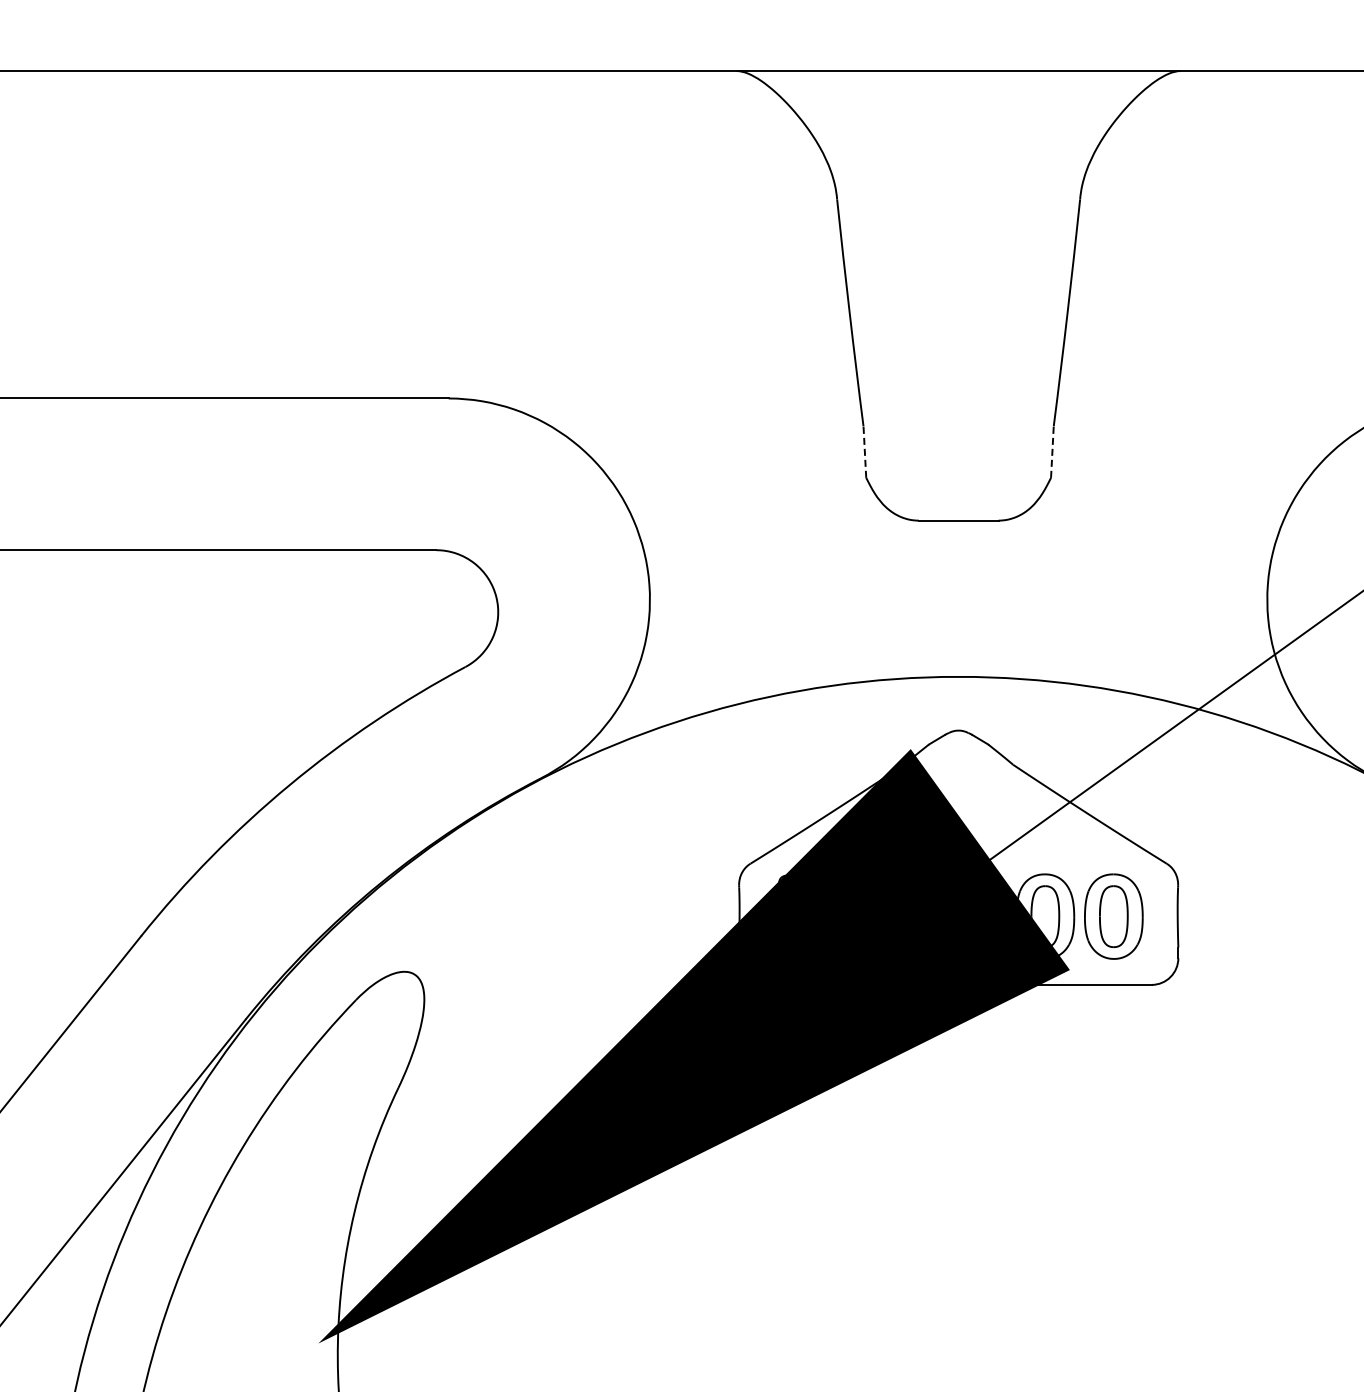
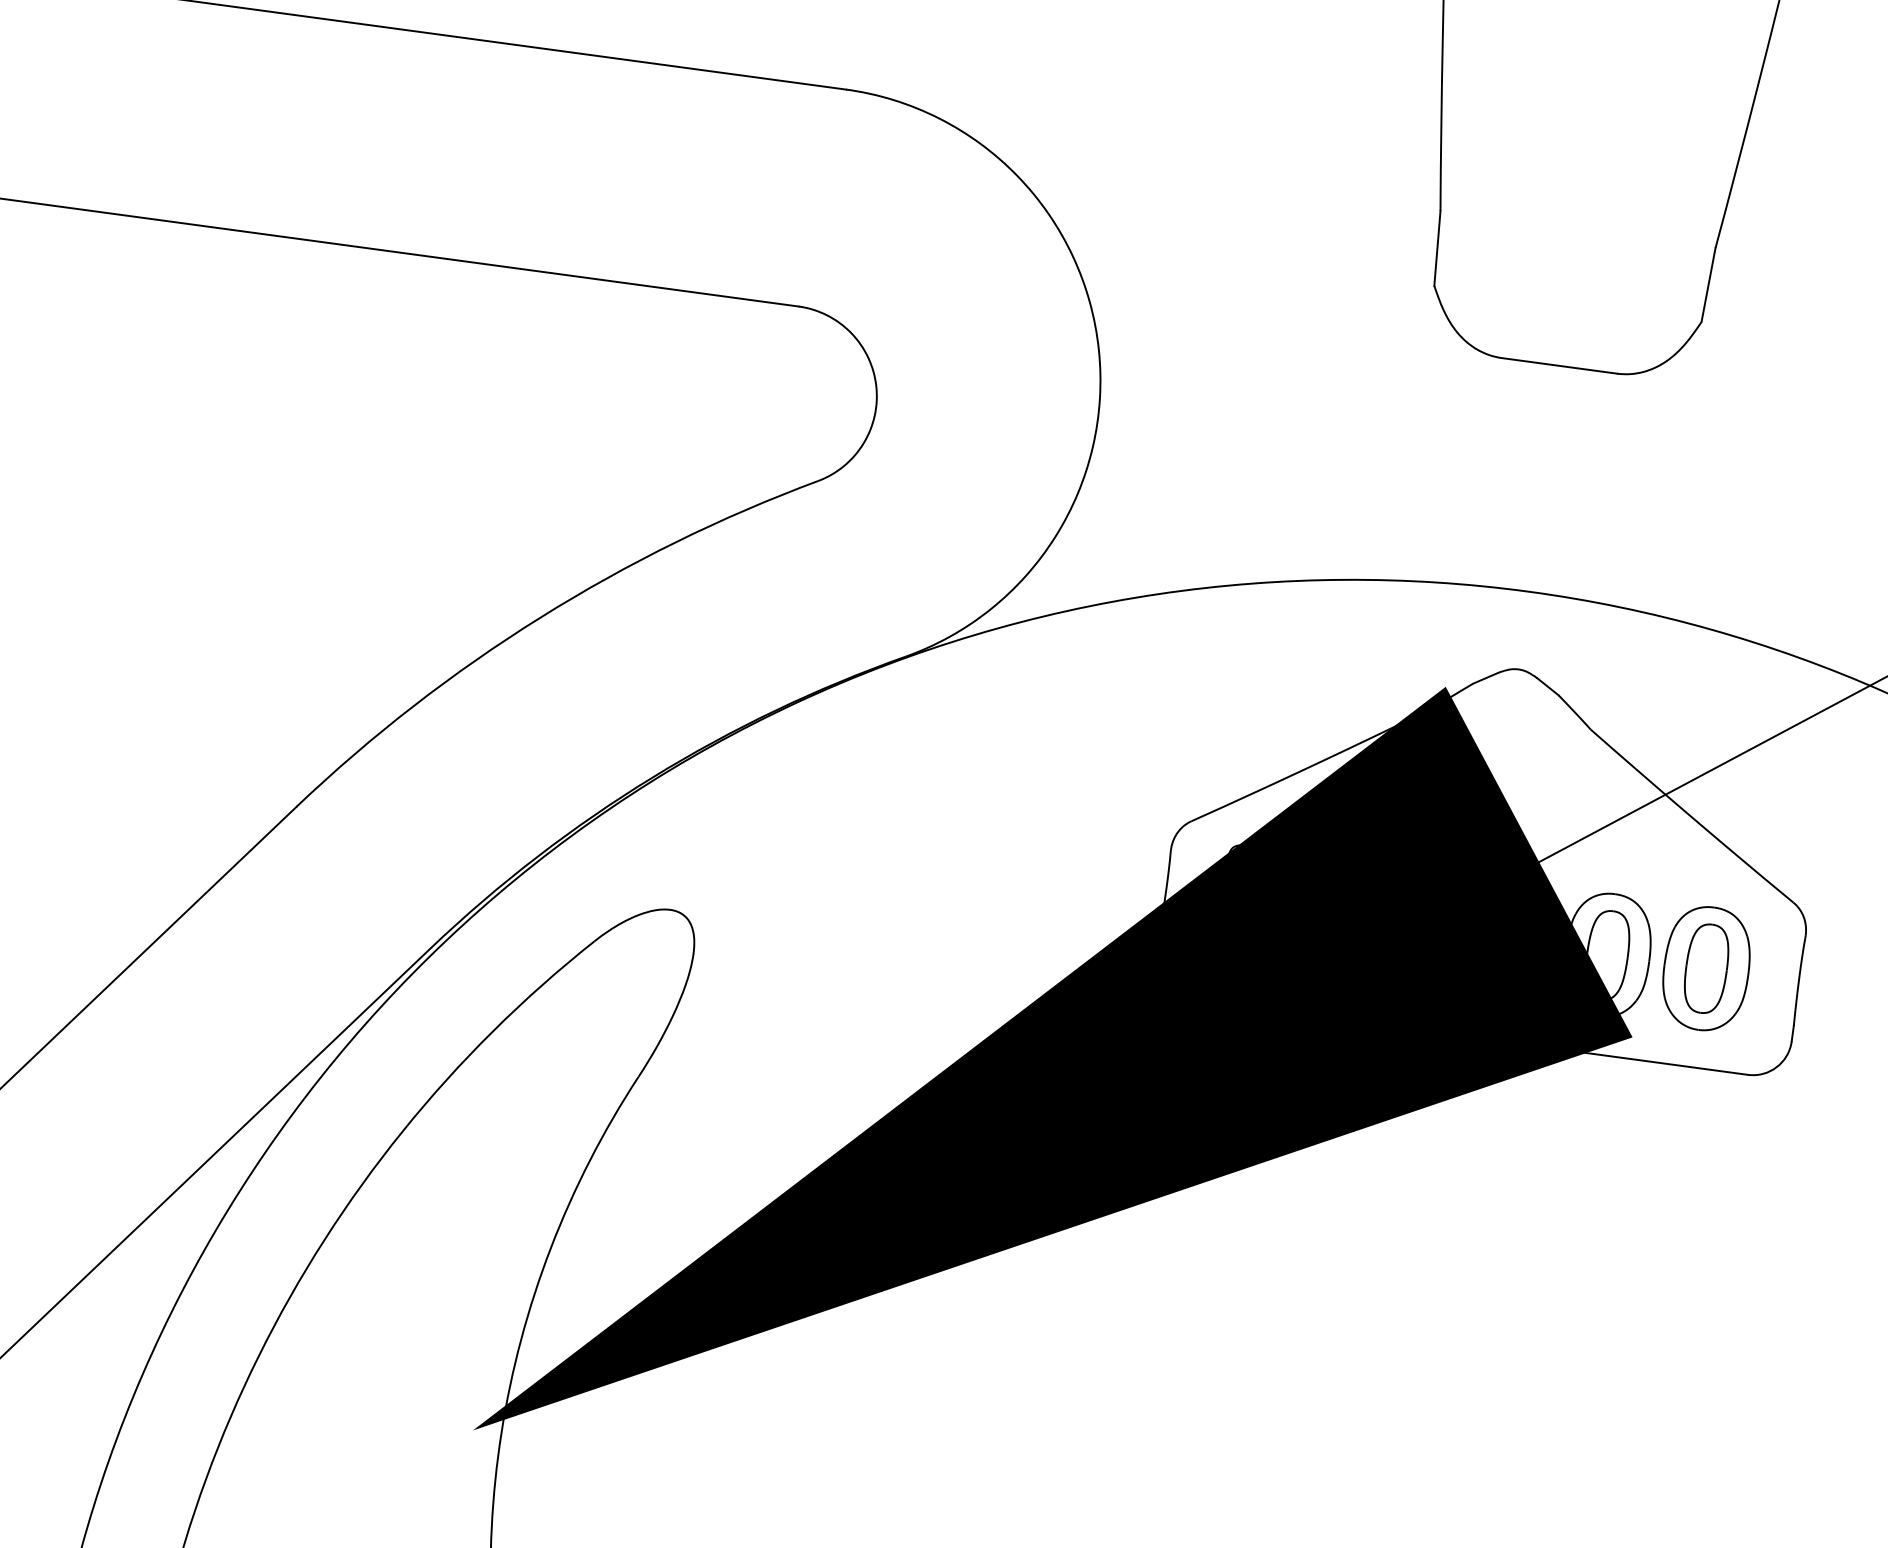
line: (864, 452) -> (1436, 248), dashed -> solid
line: (1052, 452) -> (1708, 285), dashed -> solid

